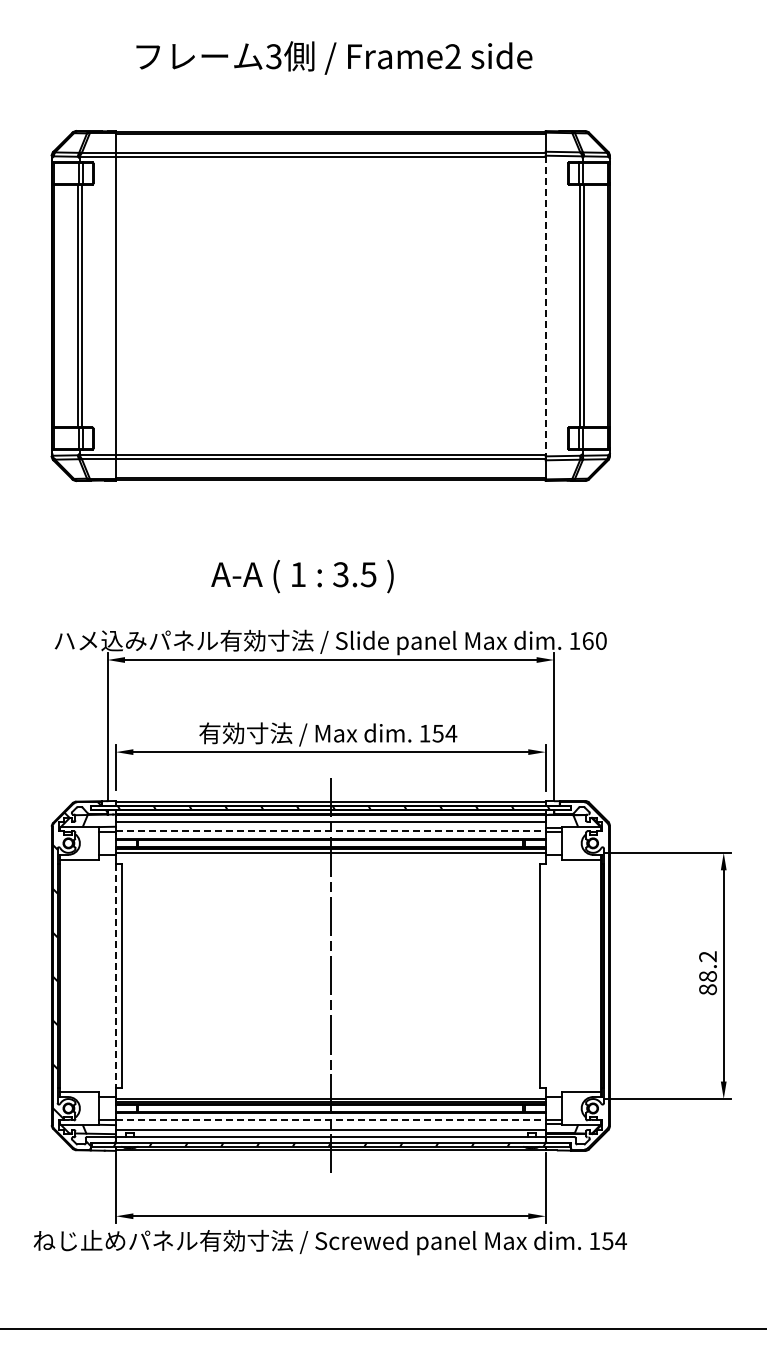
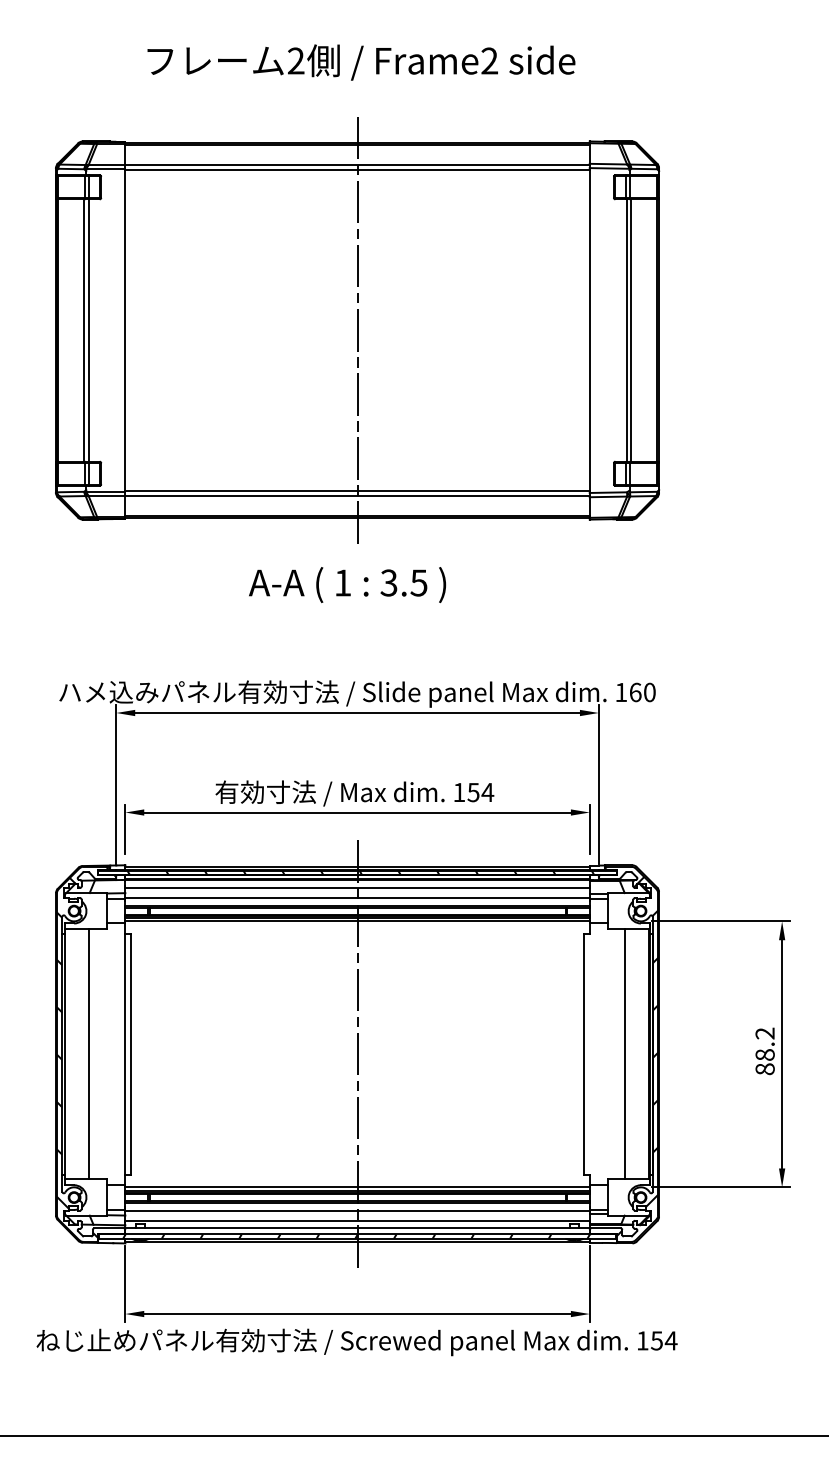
text: (273, 56) -> (295, 60), 3 -> 2
line: (330, 306) -> (357, 331), added
line: (545, 306) -> (589, 331), dashed -> solid
text: (302, 576) -> (347, 584), moved
line: (330, 831) -> (357, 898), dashed -> solid
hatch: (584, 973) -> (631, 1051), added
line: (82, 975) -> (89, 1053), added
line: (115, 975) -> (124, 1053), dashed -> solid
line: (578, 975) -> (625, 1053), added
line: (330, 1120) -> (357, 1210), dashed -> solid

